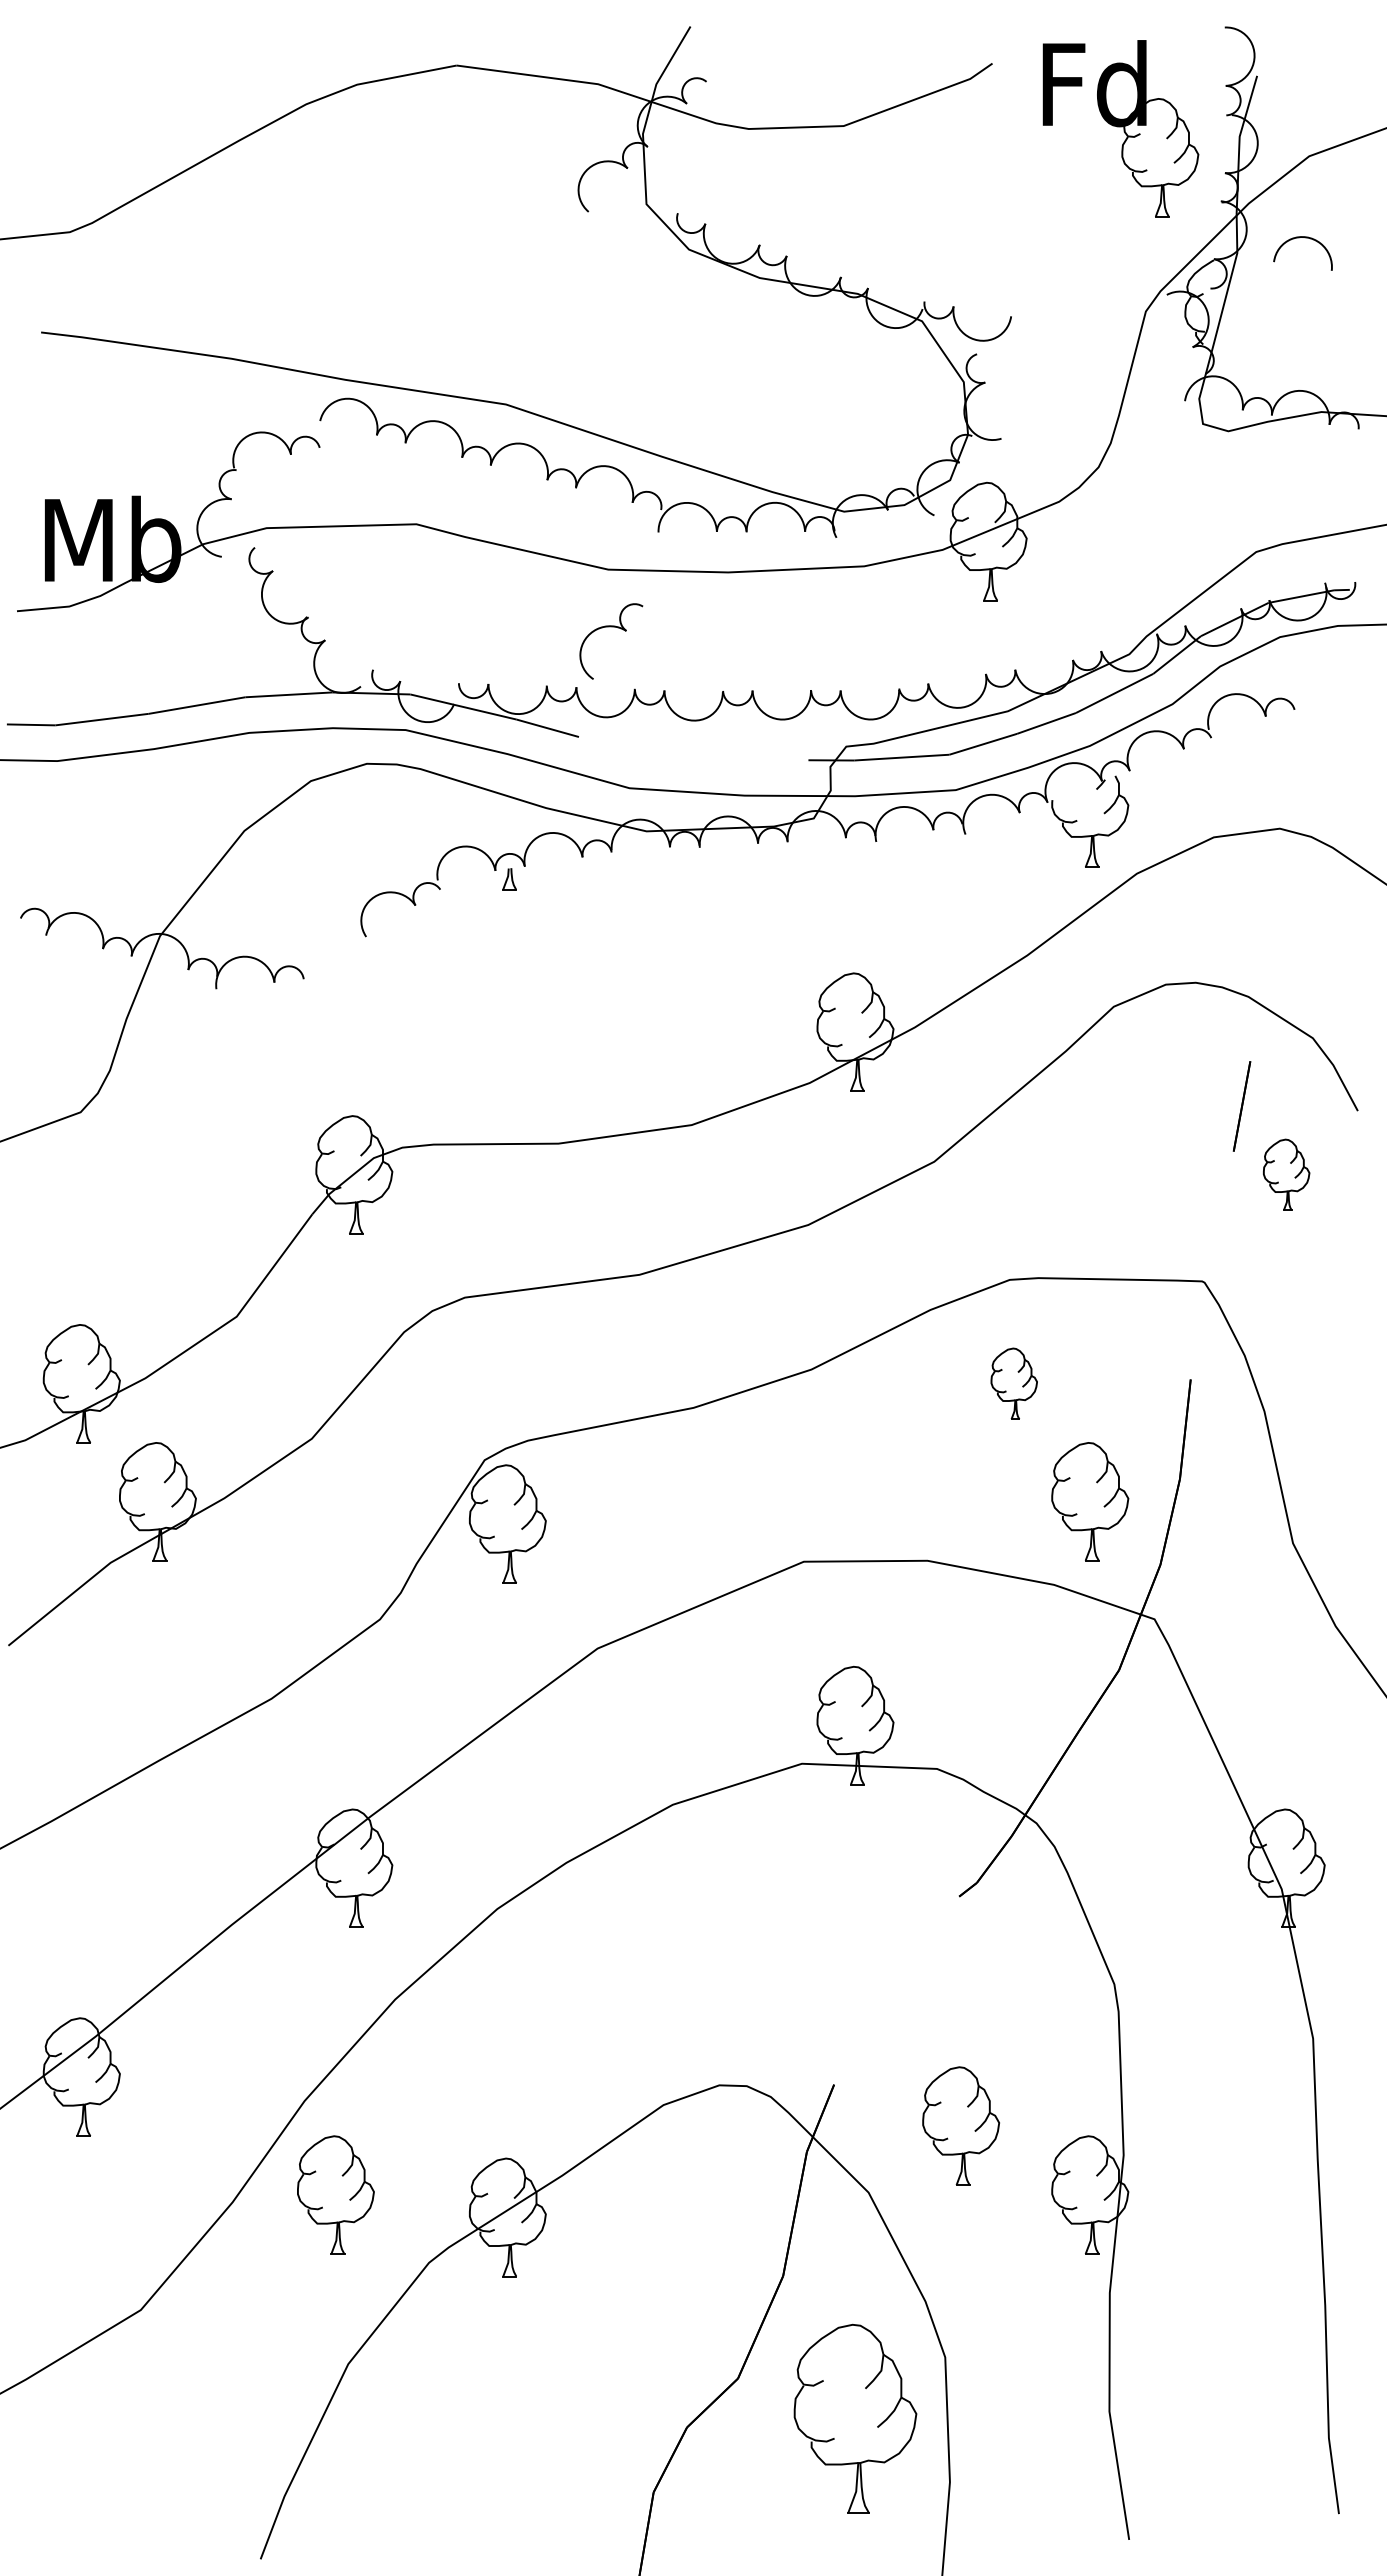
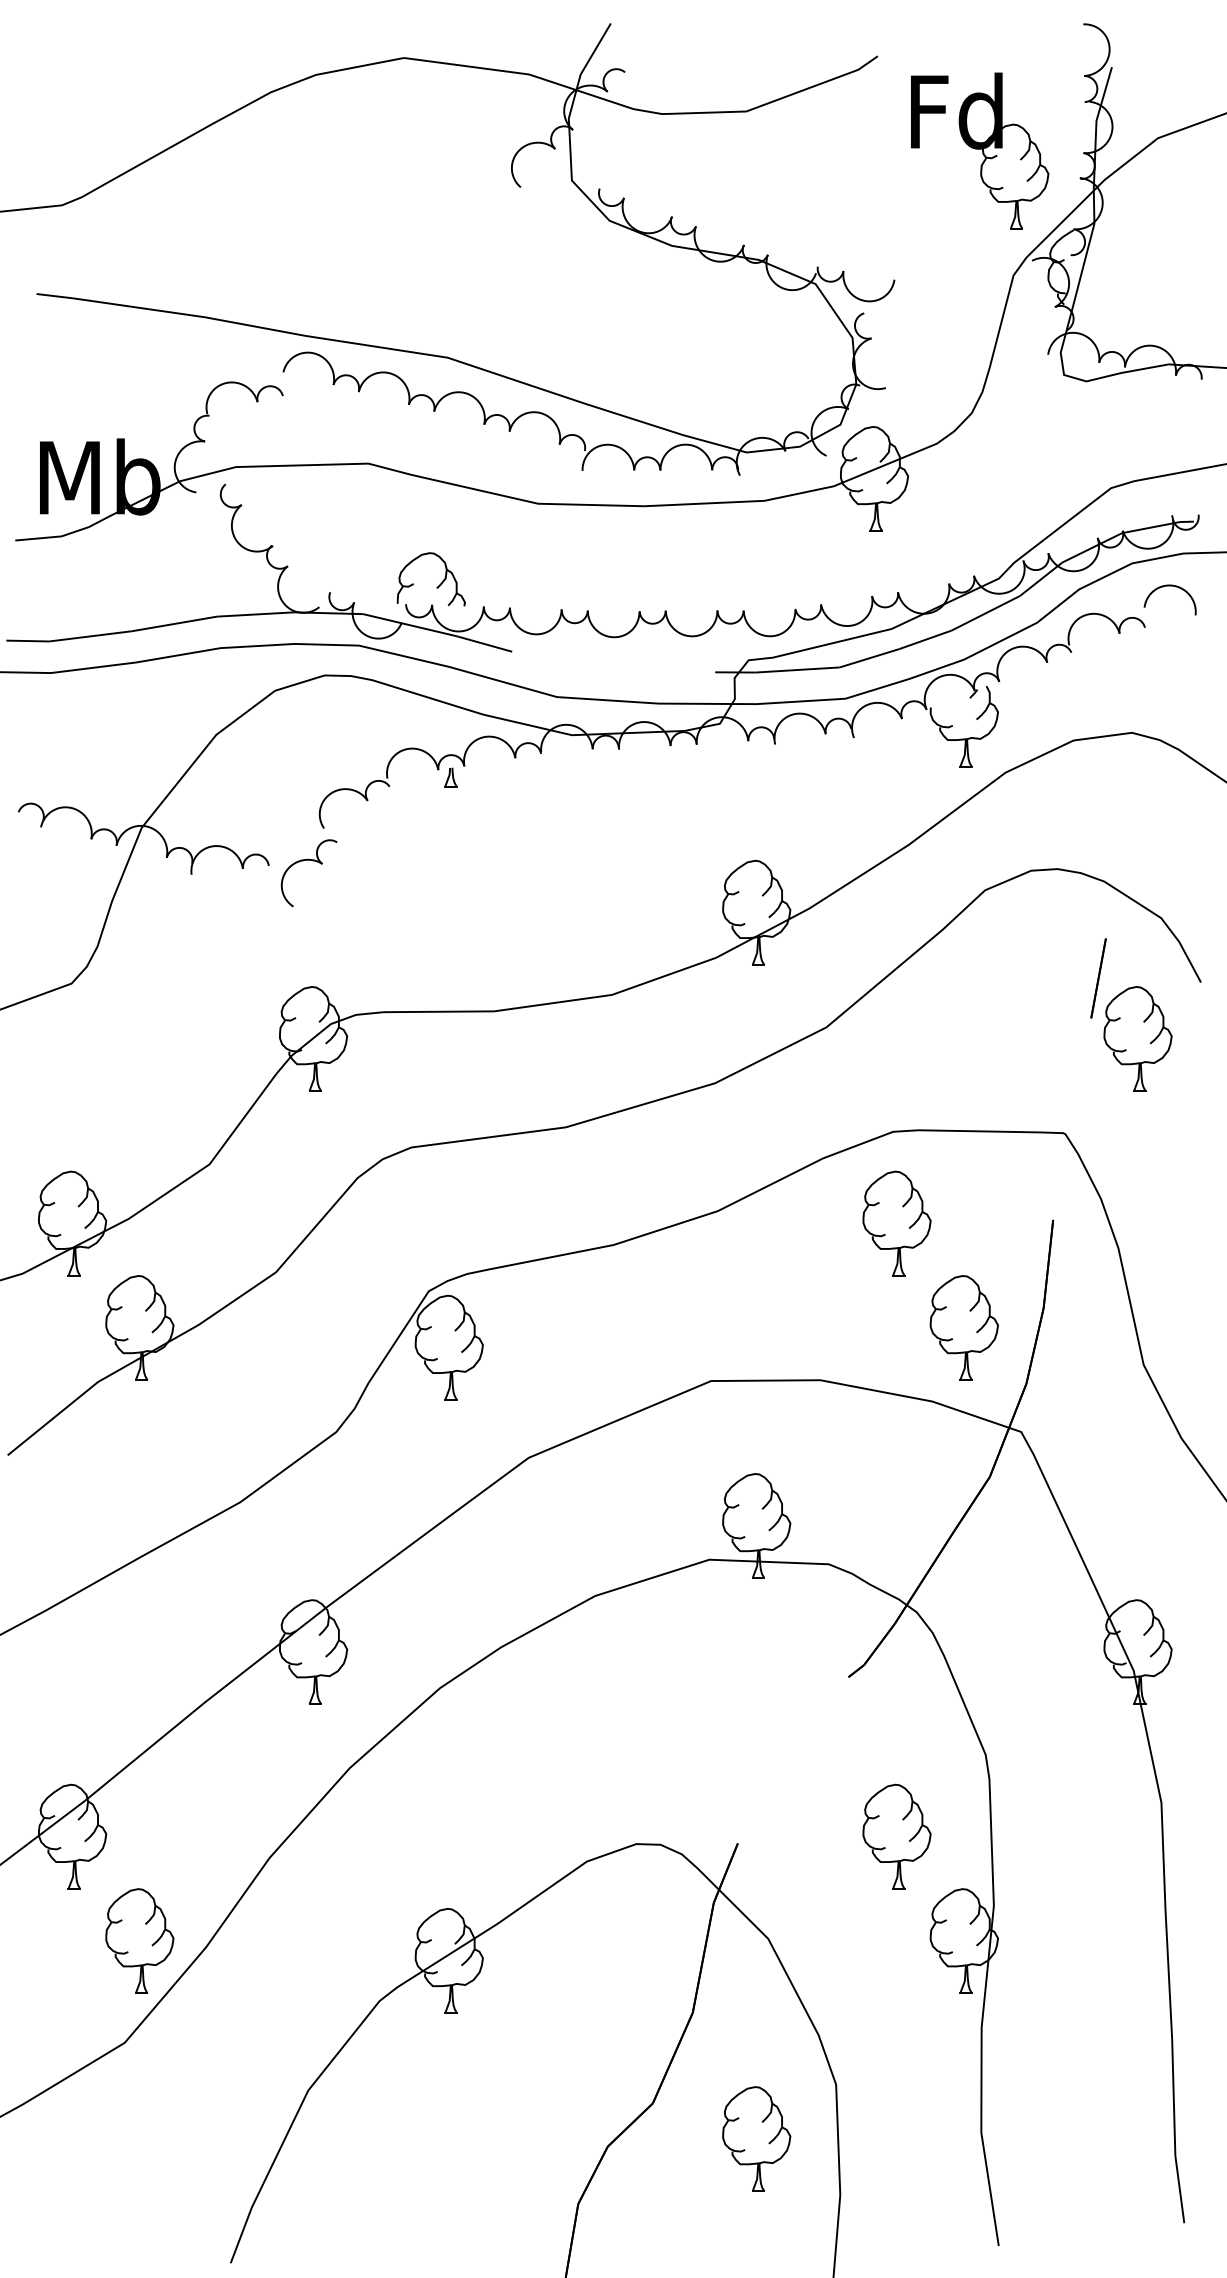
part: (1120, 128) -> (979, 150), moved
arc: (1299, 238) -> (1167, 586), moved
part: (611, 627) -> (309, 860), moved
part: (495, 662) -> (438, 585), added
part: (1286, 1174) -> (1137, 1038), size x1.67
part: (1014, 1383) -> (897, 1223), size x1.67
part: (960, 2125) -> (896, 1836), moved
part: (335, 2194) -> (139, 1940), moved
part: (855, 2418) -> (756, 2138), size x0.62

